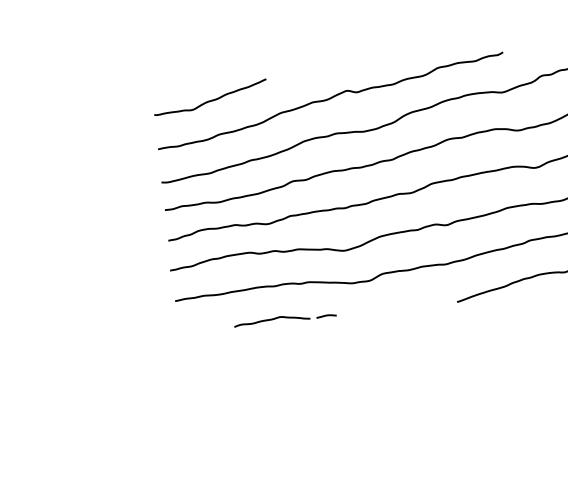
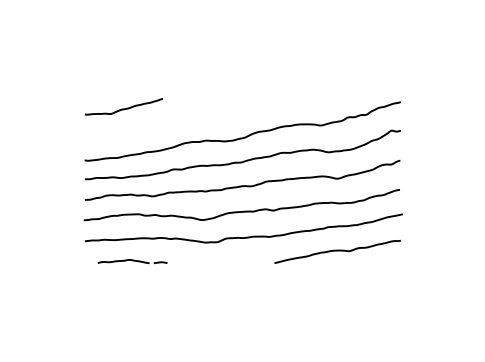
curve: (330, 99) -> (204, 117), removed
part: (285, 318) -> (132, 261), moved

